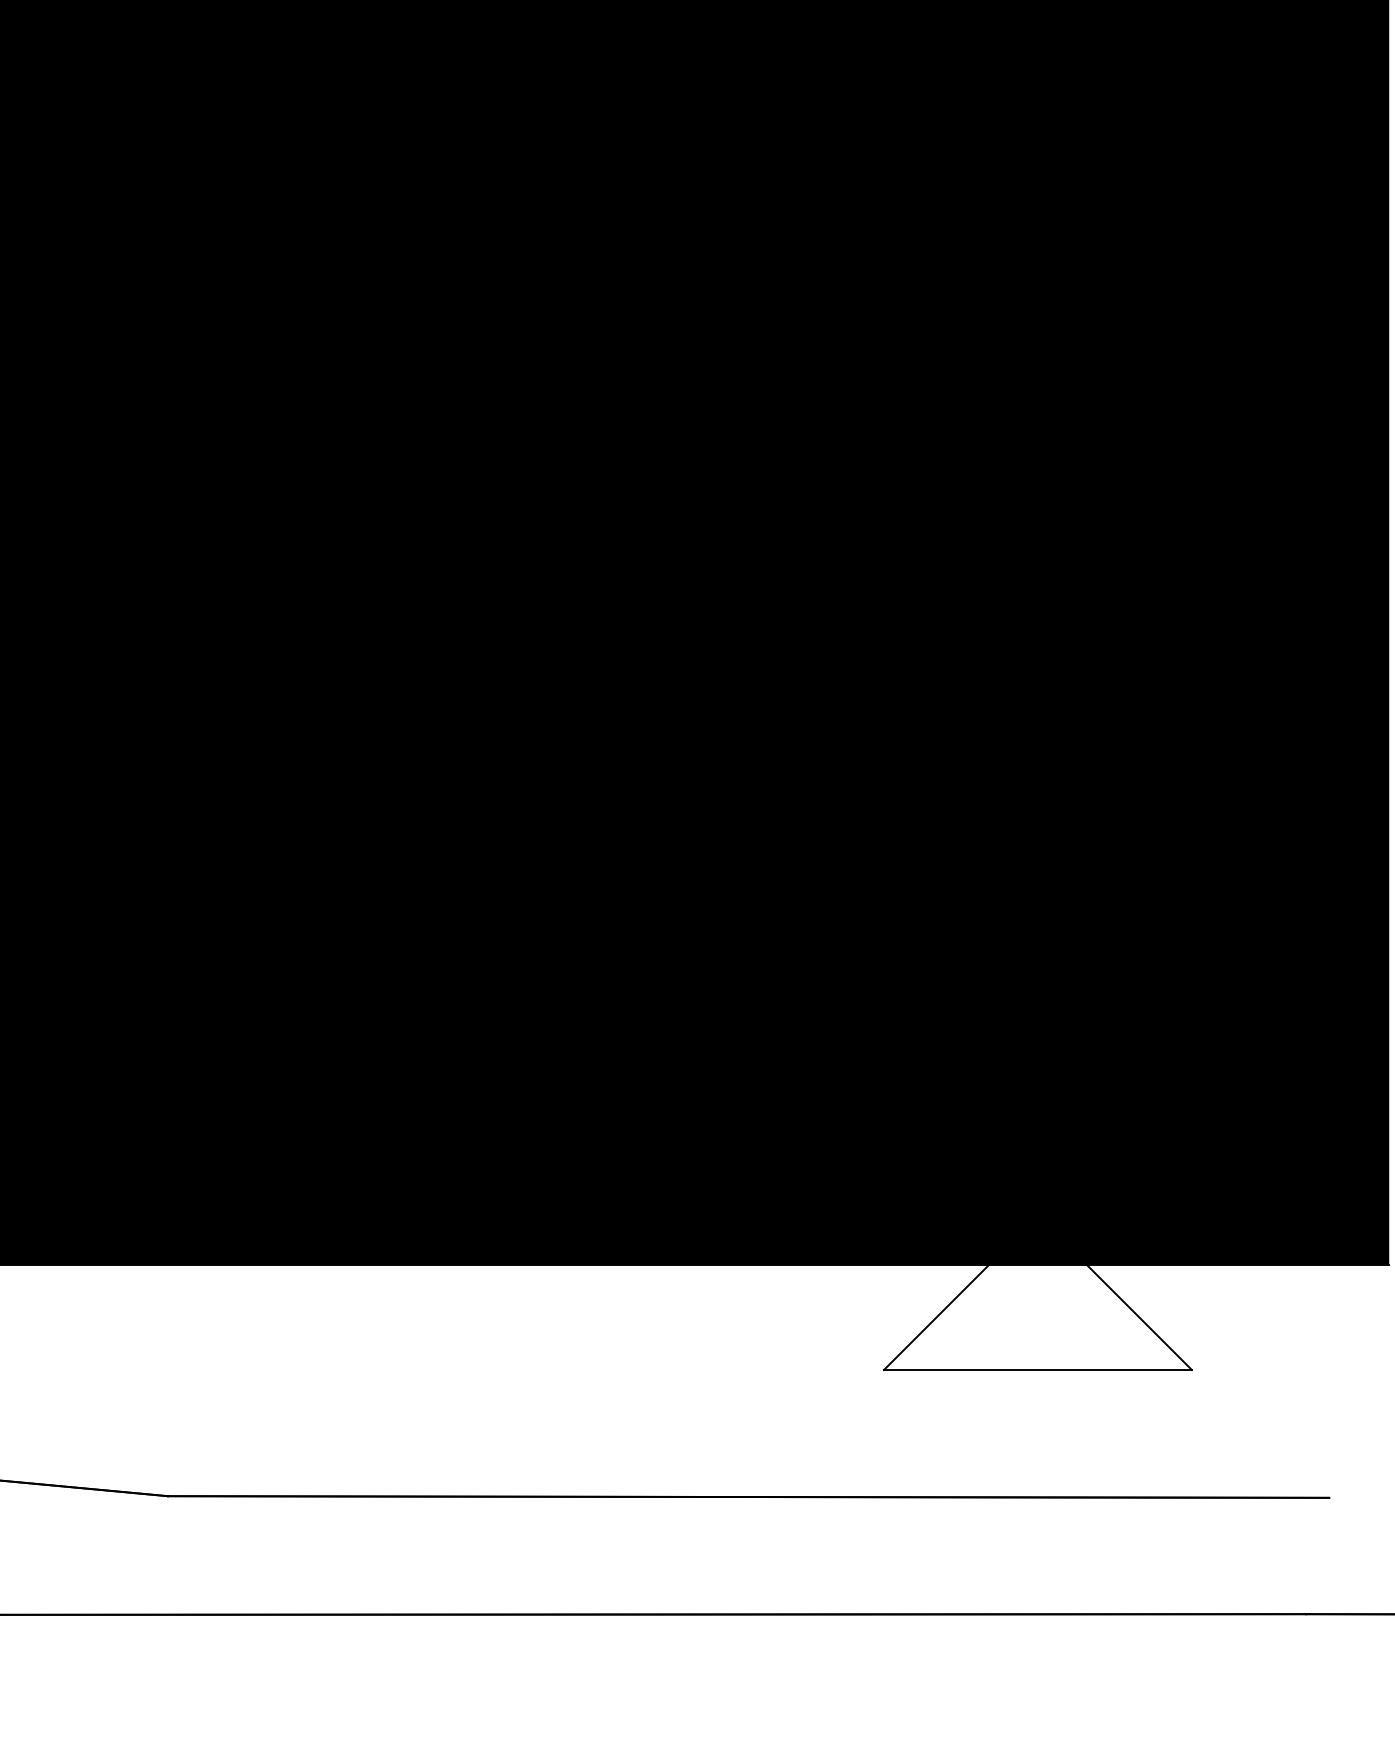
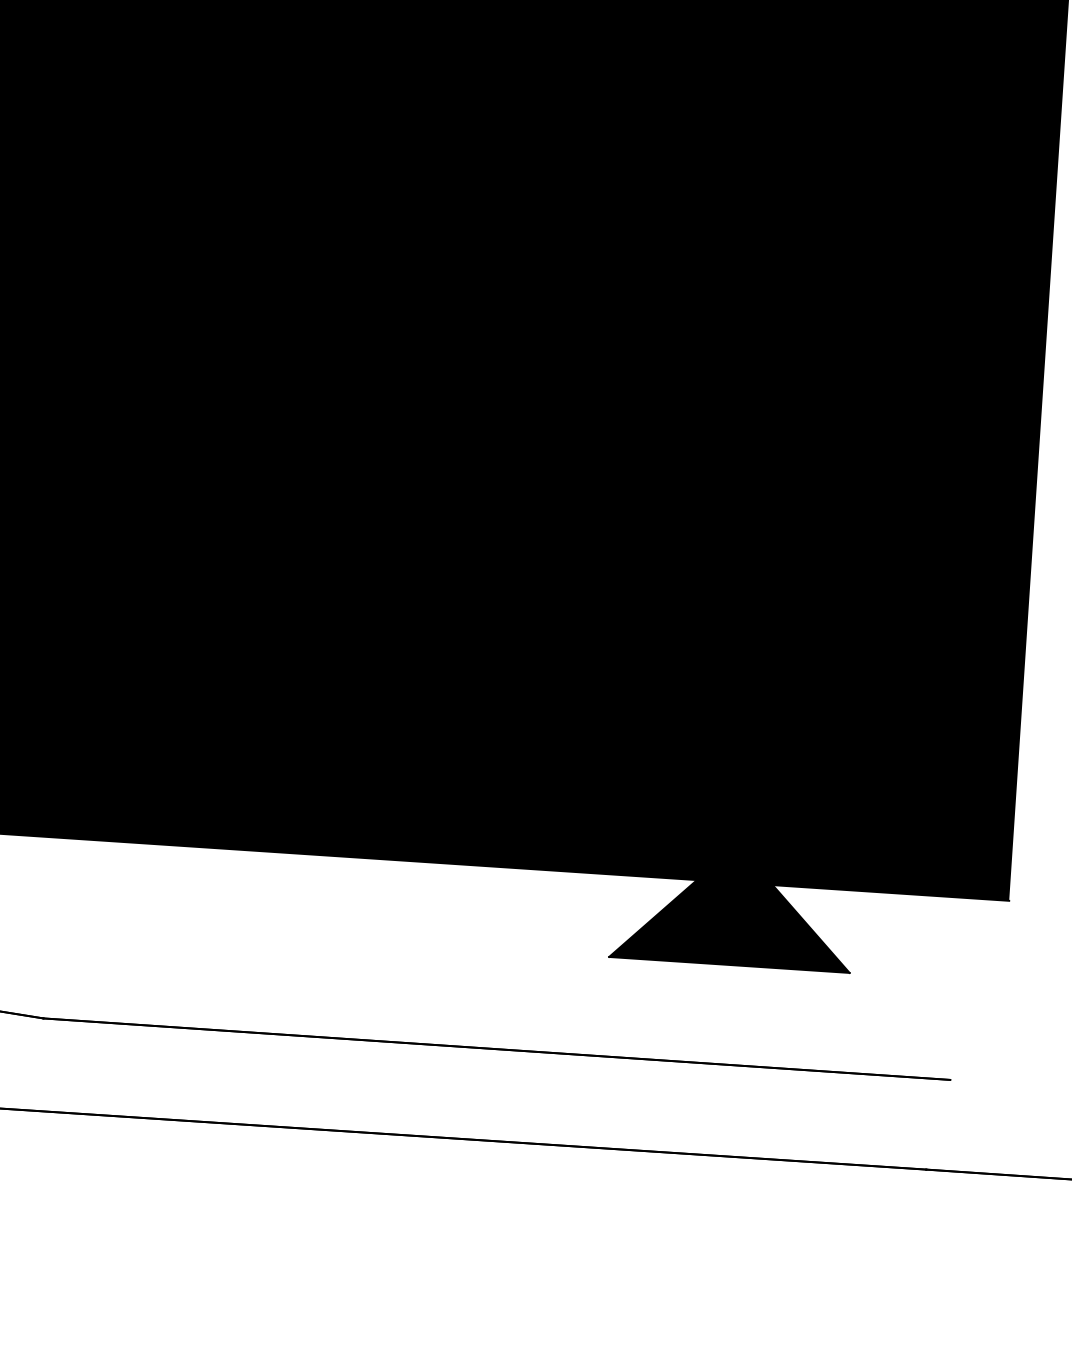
fill: (1037, 1292) -> (733, 904), added

